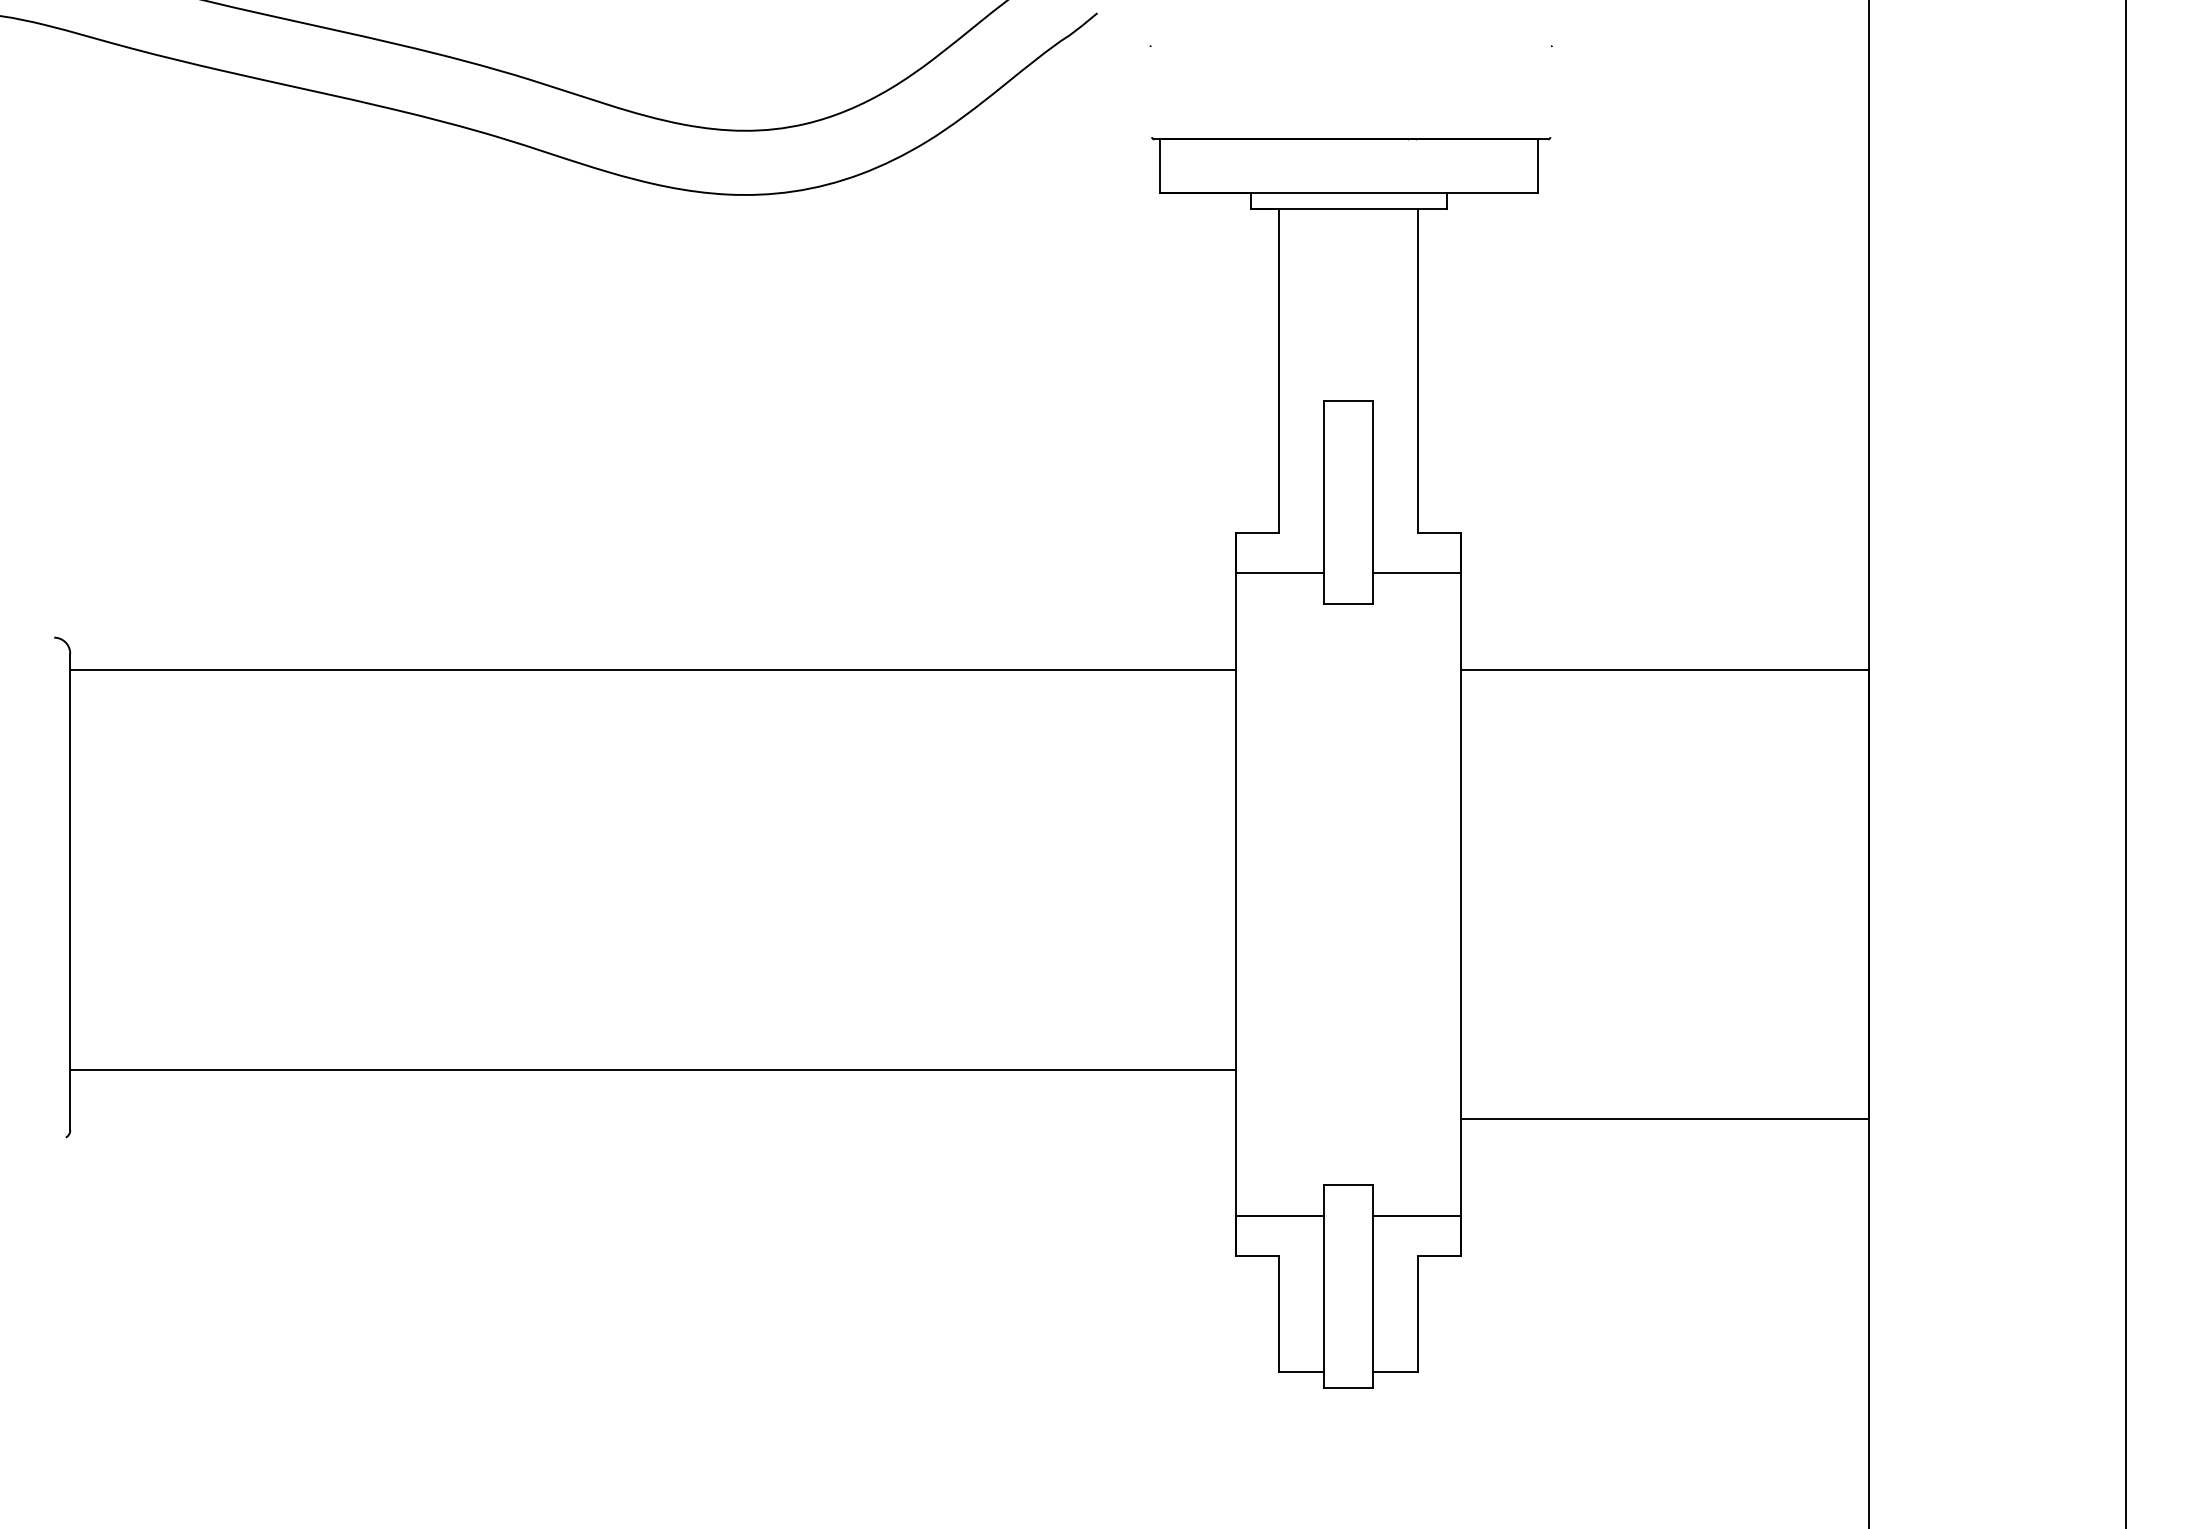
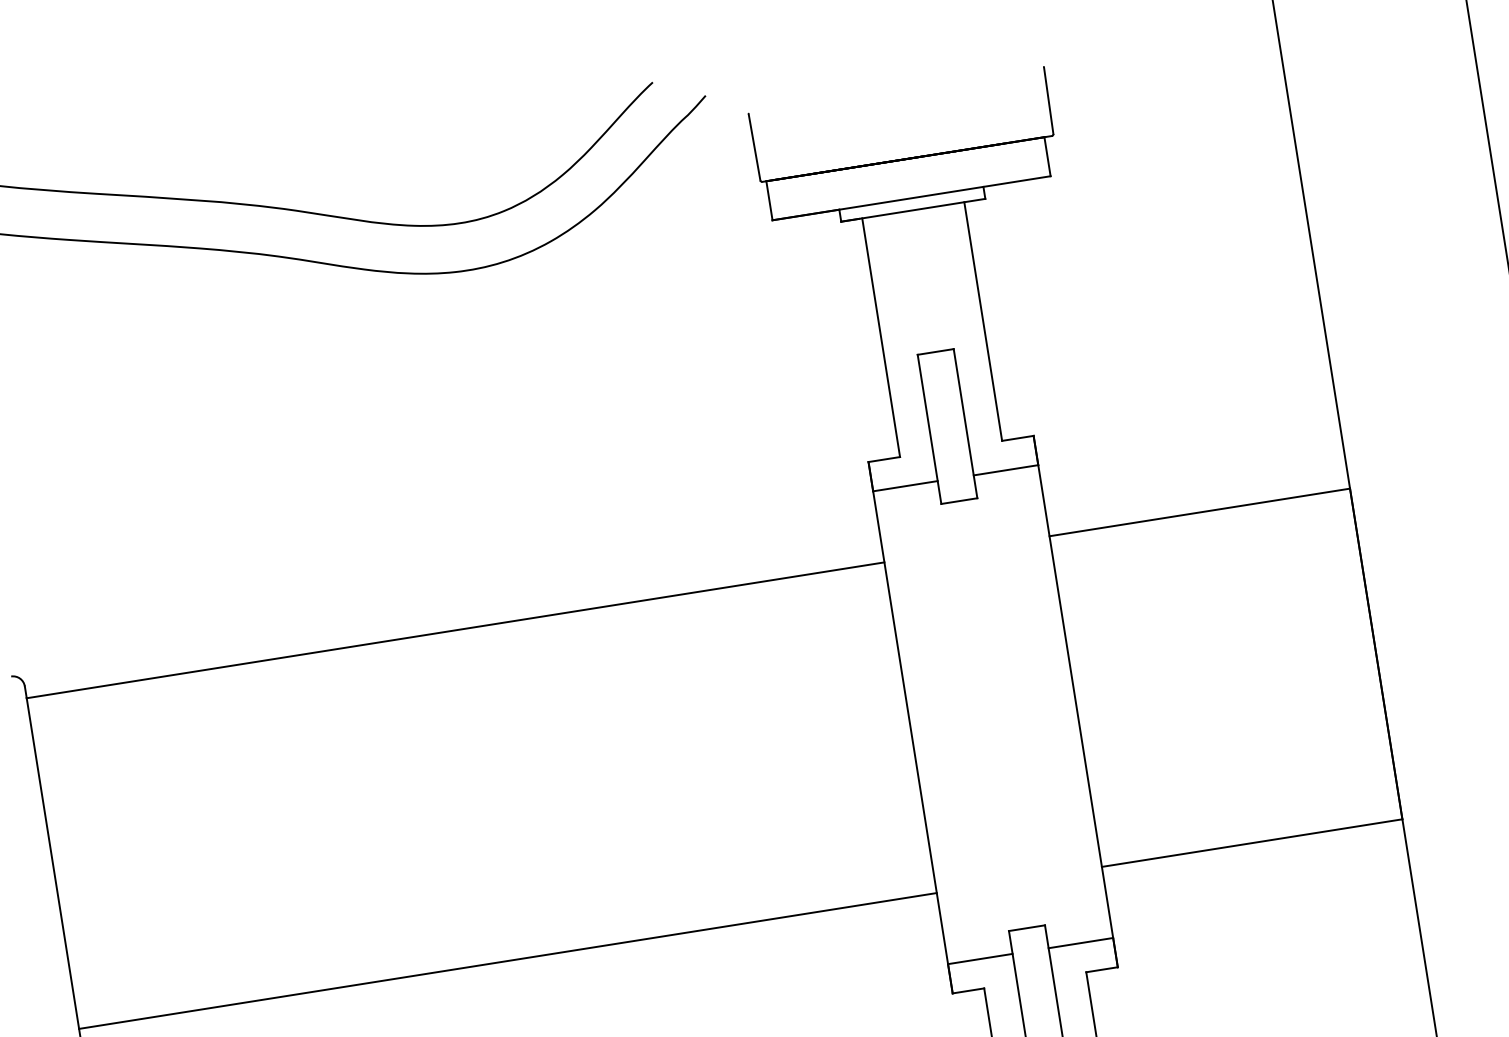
line: (1151, 92) -> (754, 147), added
line: (1550, 92) -> (1048, 101), added
line: (653, 1070) -> (508, 961), moved

